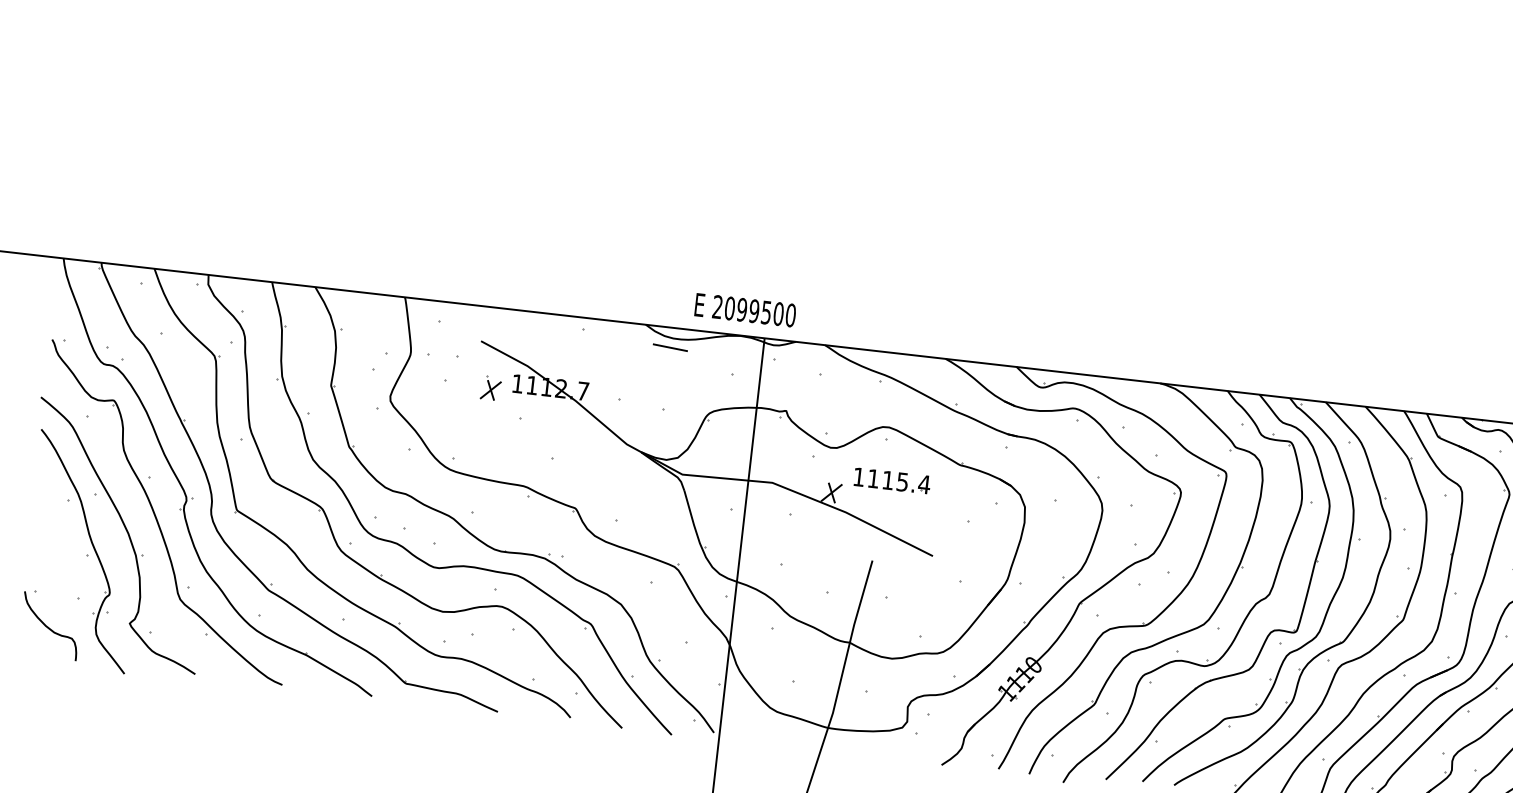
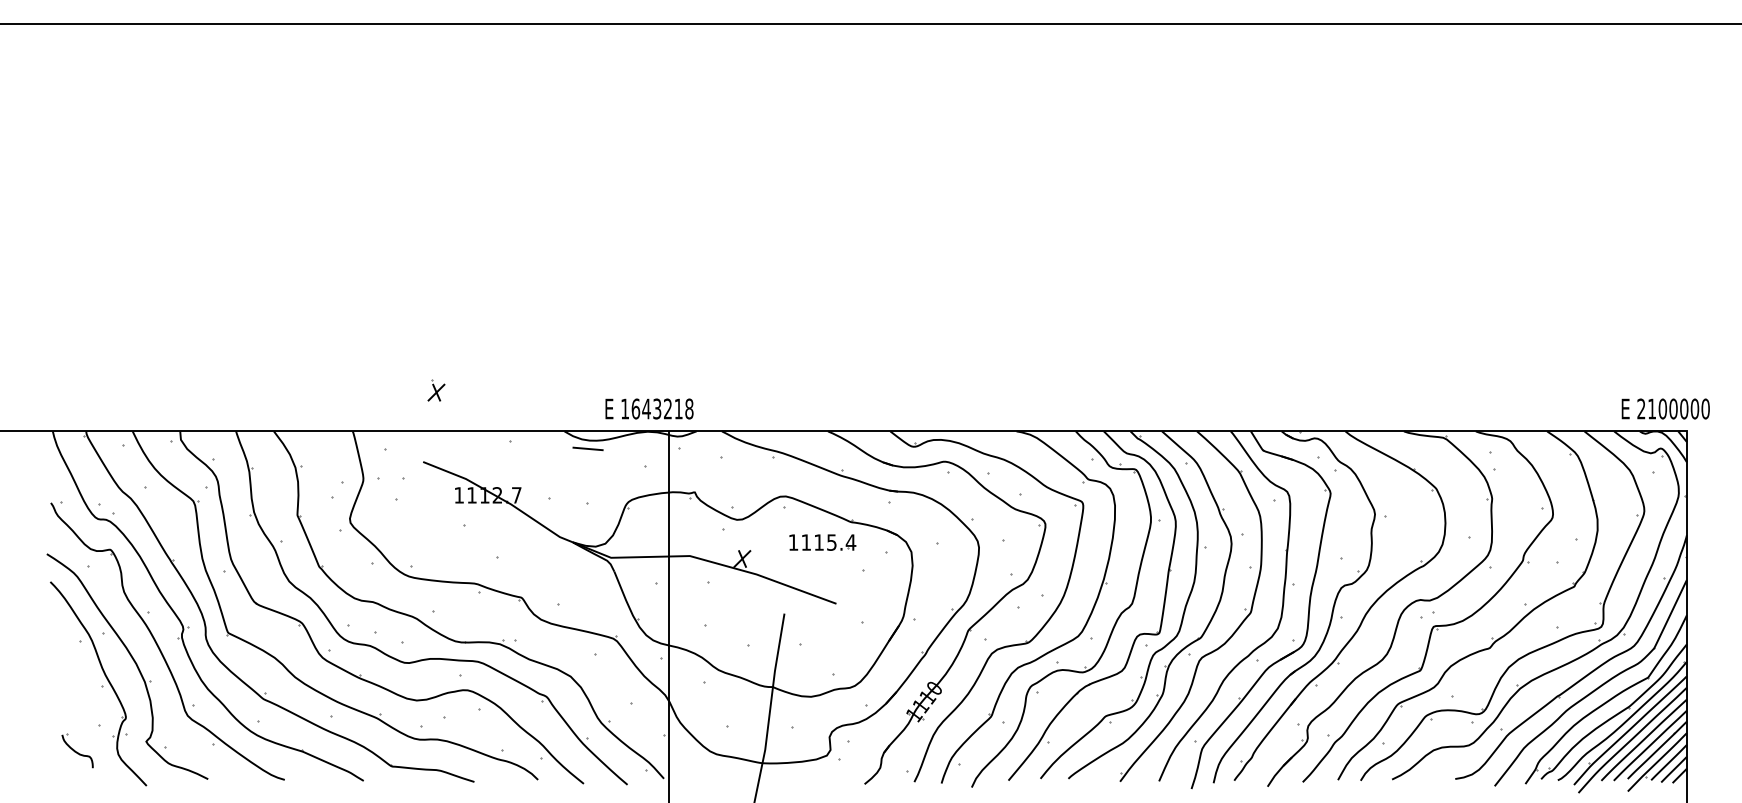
text: (754, 310) -> (657, 408), 2099500 -> 1643218
part: (491, 387) -> (436, 390), moved
part: (891, 480) -> (822, 542), moved
part: (50, 624) -> (77, 750), size x0.6

